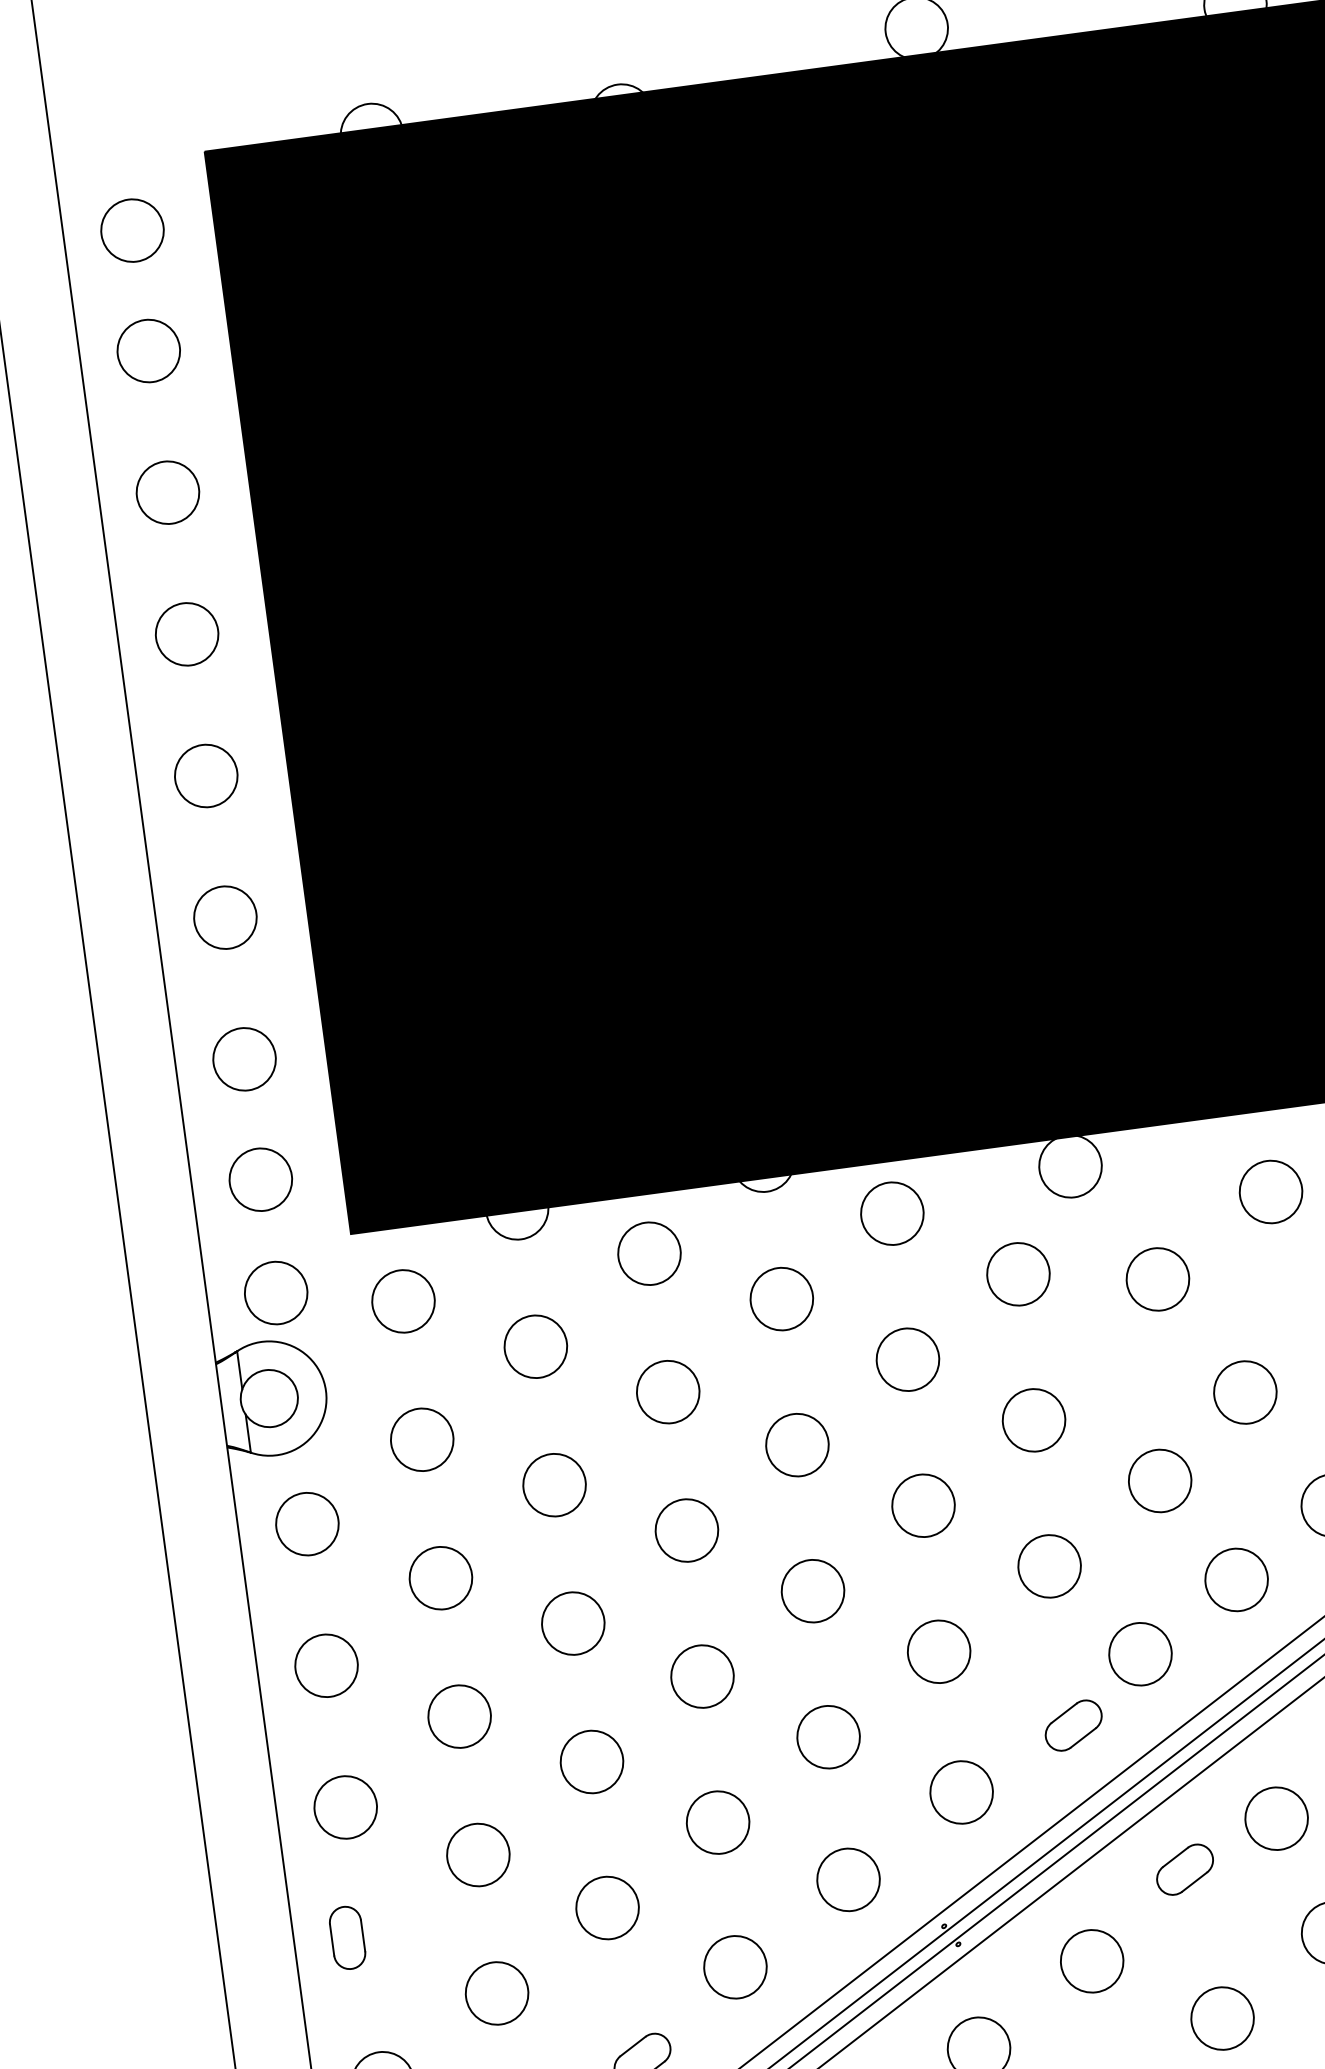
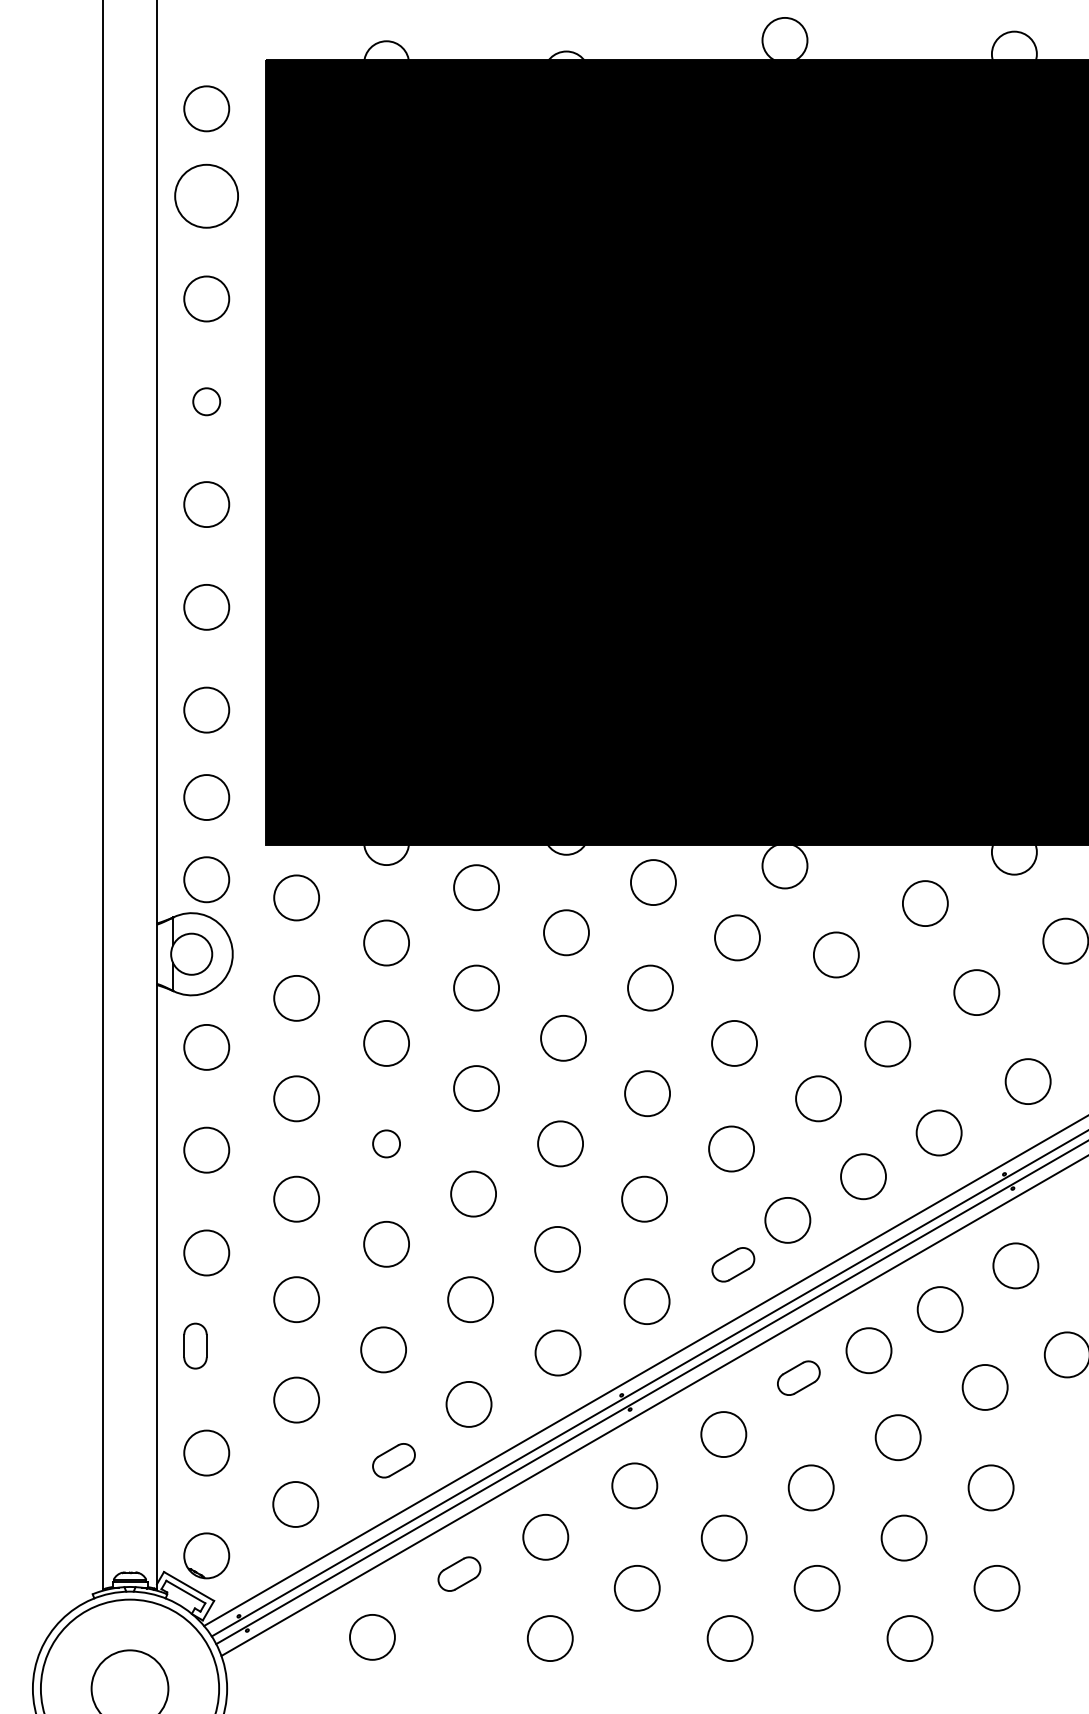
circle: (148, 350) -> (206, 195), size x1.4
circle: (186, 634) -> (206, 401), size x0.6
circle: (573, 1623) -> (386, 1143), size x0.6

